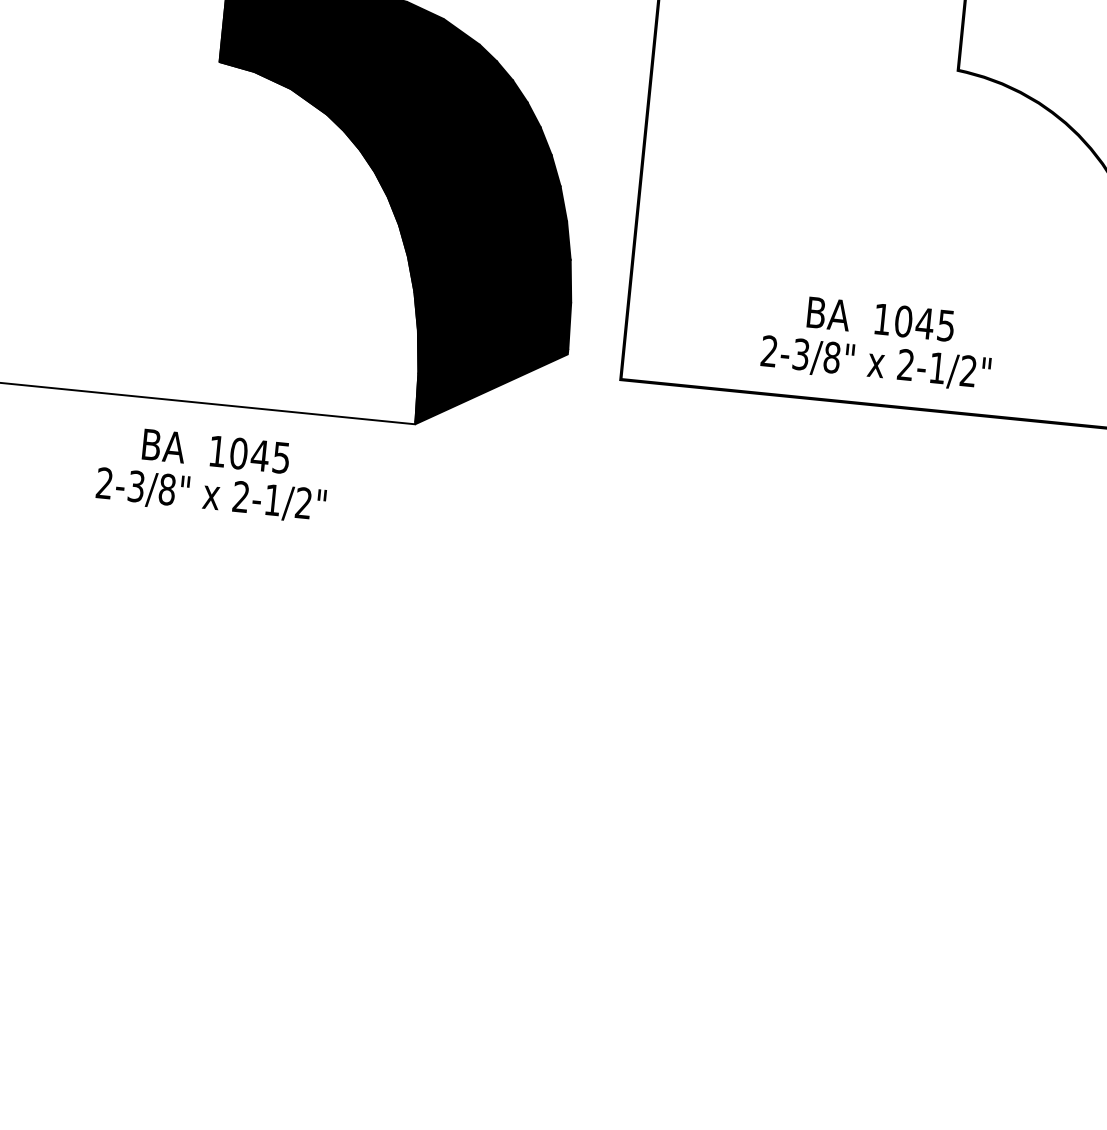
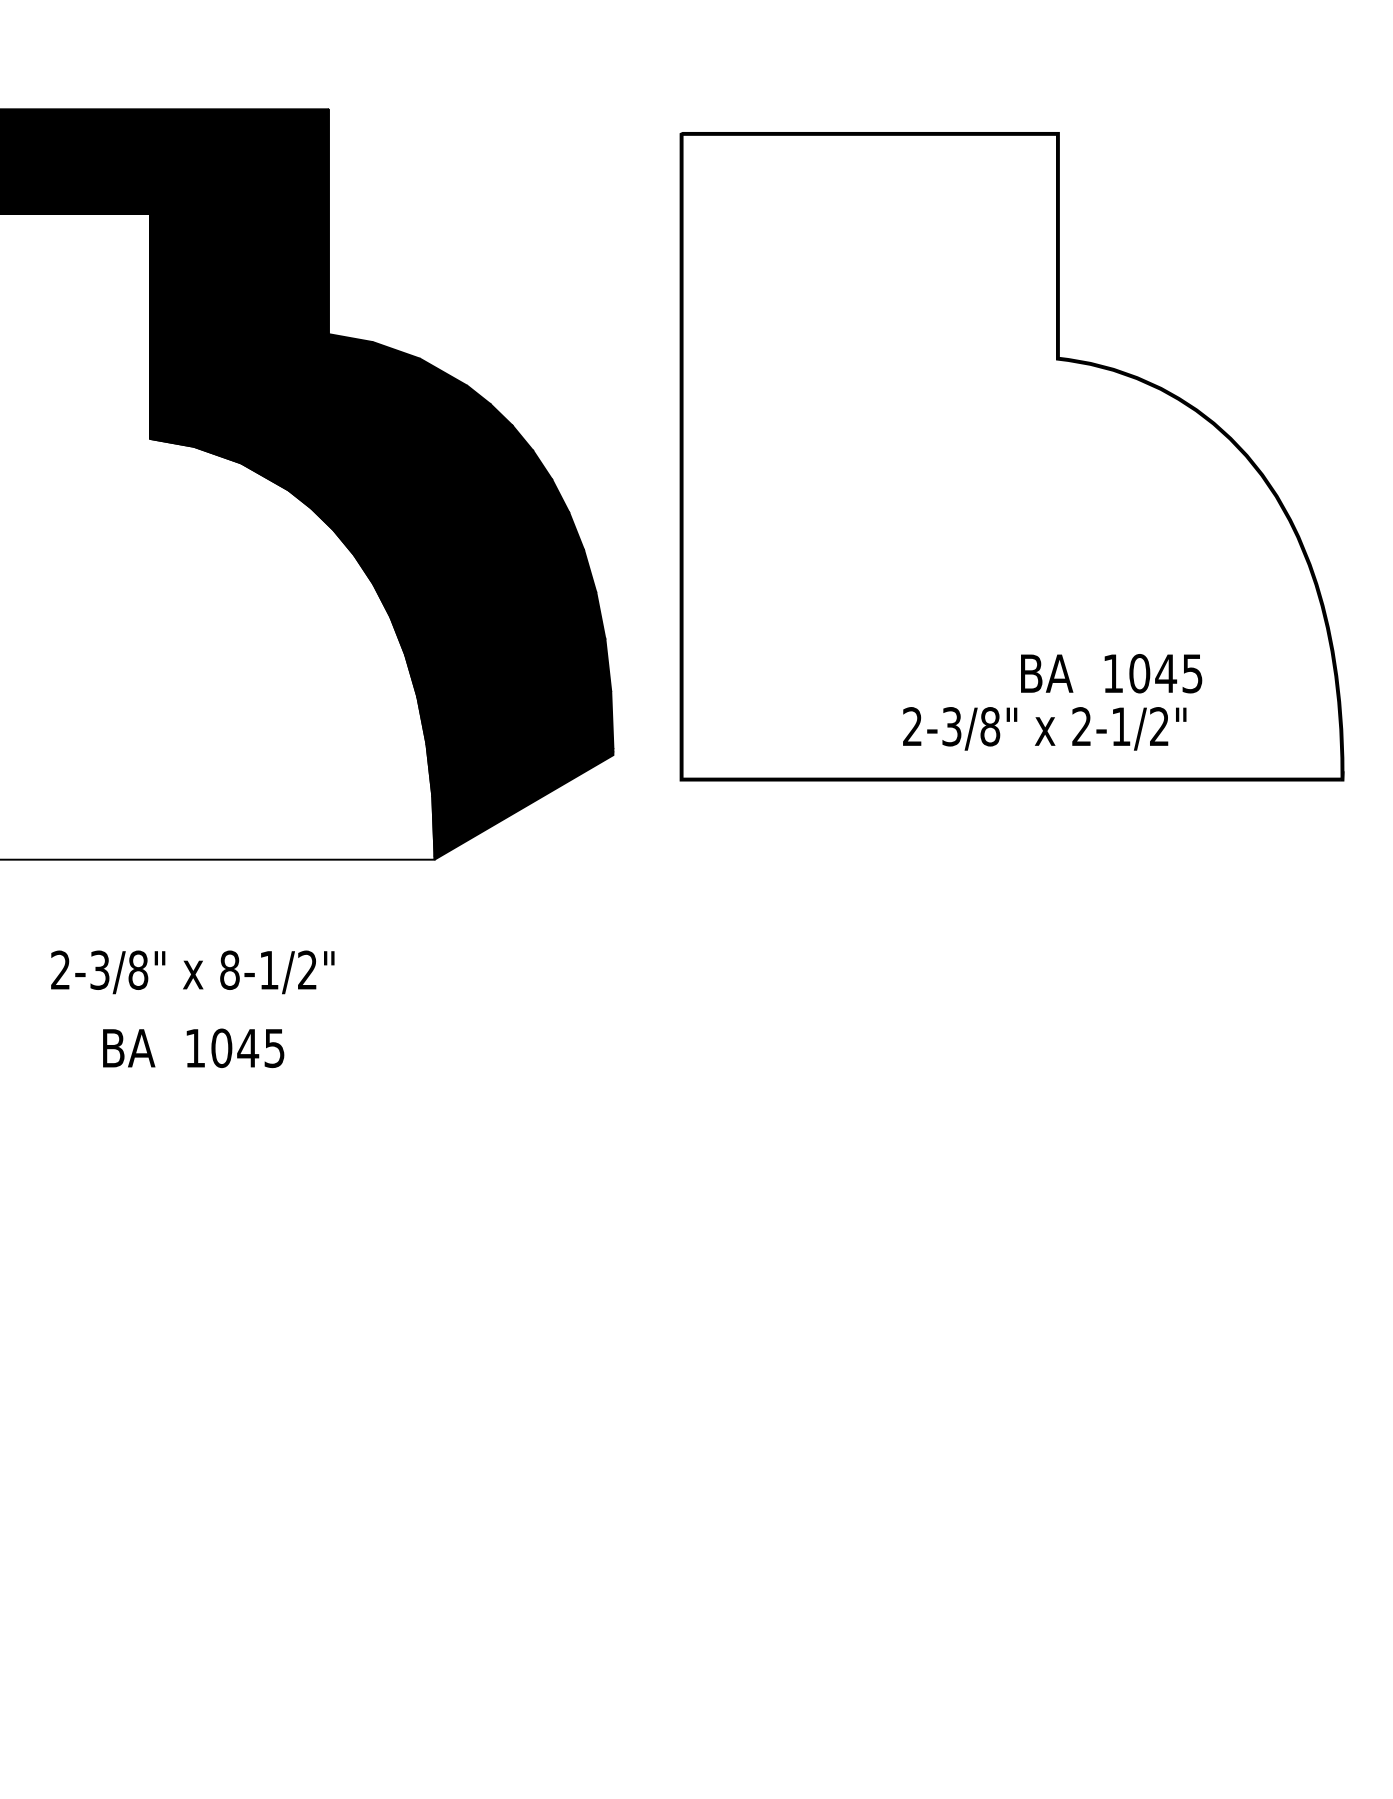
text: (880, 319) -> (1111, 673), moved
text: (875, 363) -> (1044, 728), moved
text: (216, 451) -> (193, 1048), moved
text: (240, 496) -> (229, 969), 2-1/2" -> 8-1/2"

